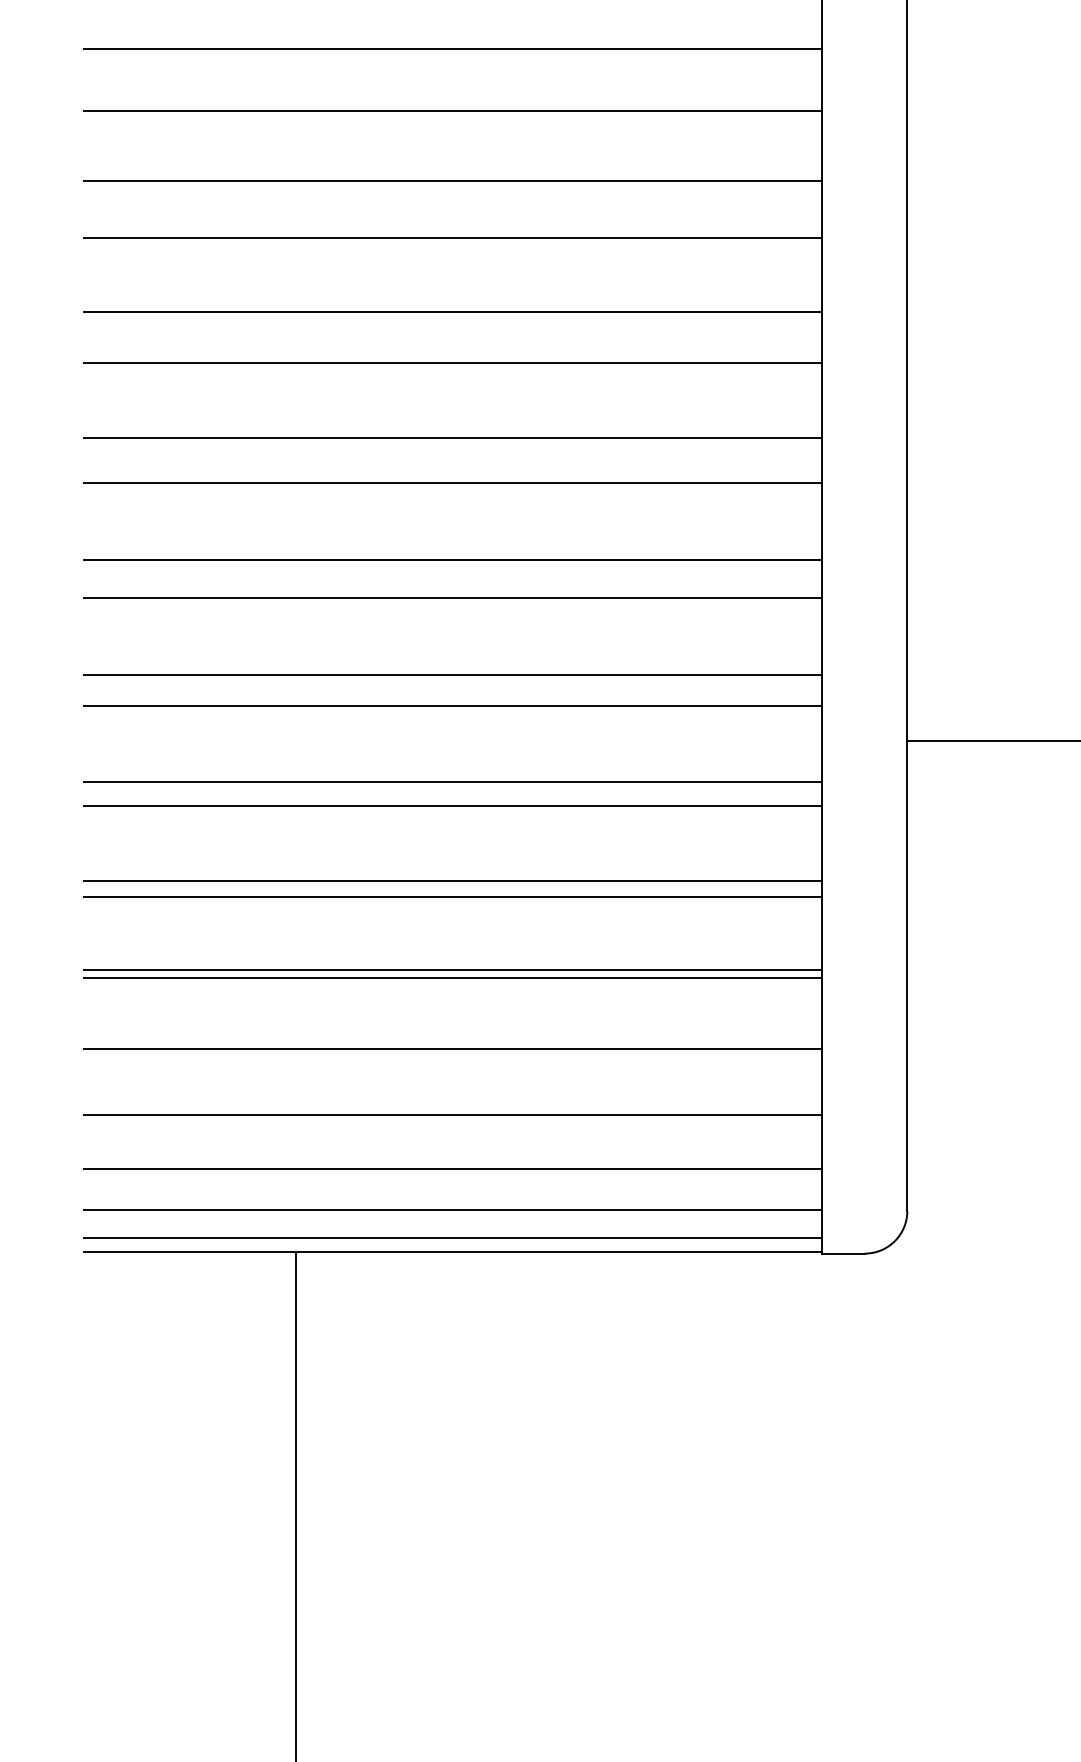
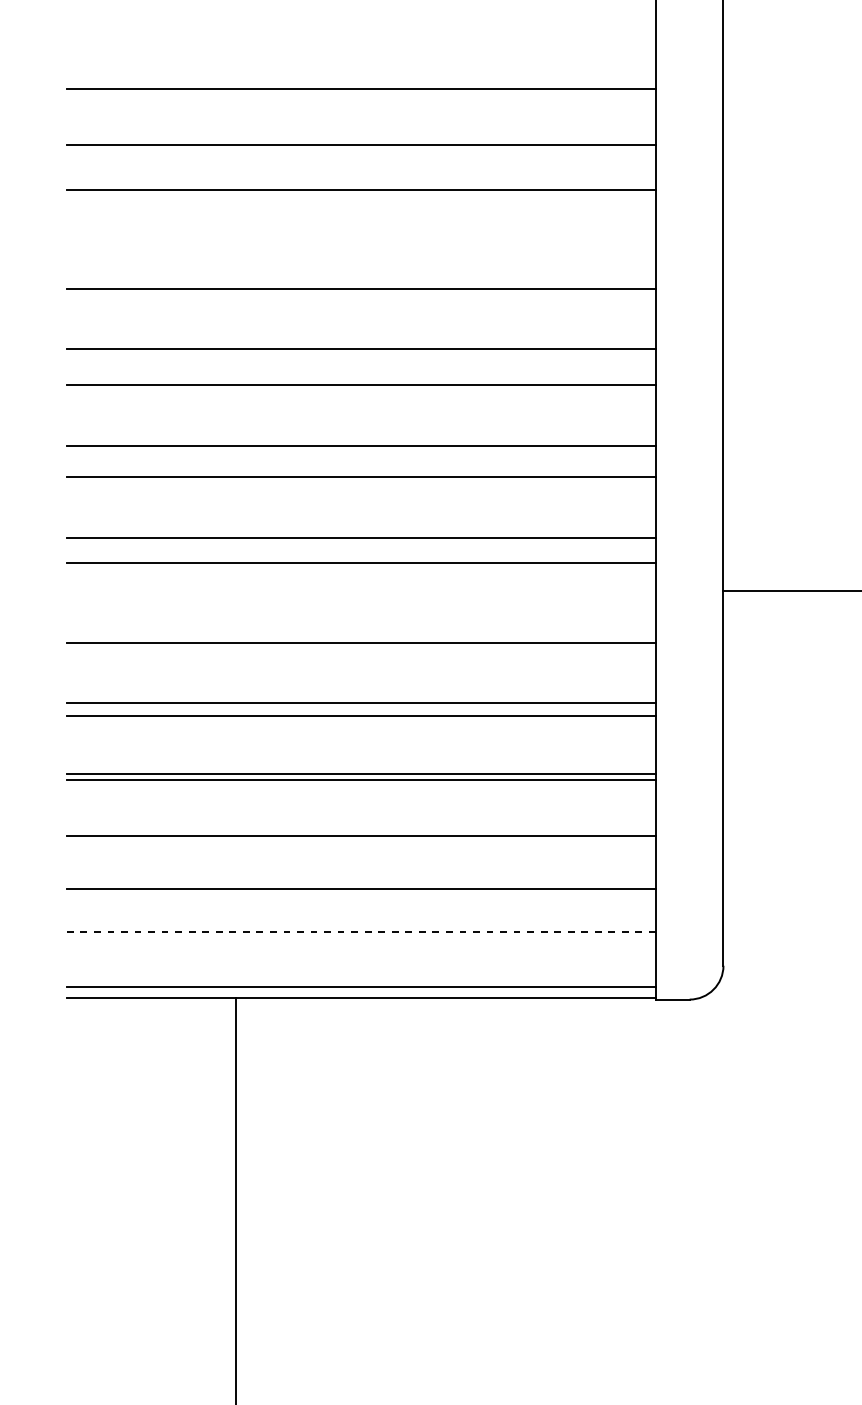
line: (452, 49) -> (360, 39), removed
line: (452, 311) -> (360, 248), removed
line: (452, 782) -> (360, 623), removed
line: (452, 1169) -> (360, 932), solid -> dashed
line: (452, 1210) -> (360, 965), removed

